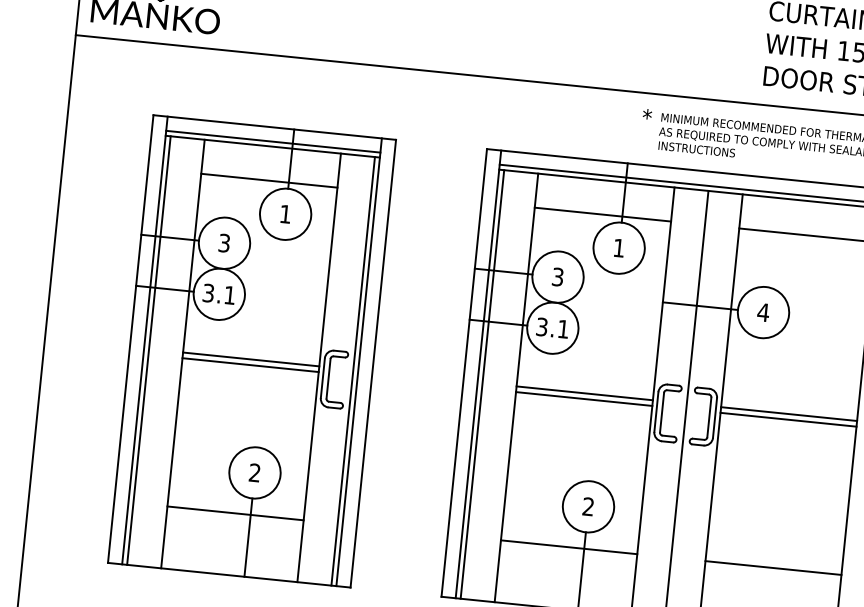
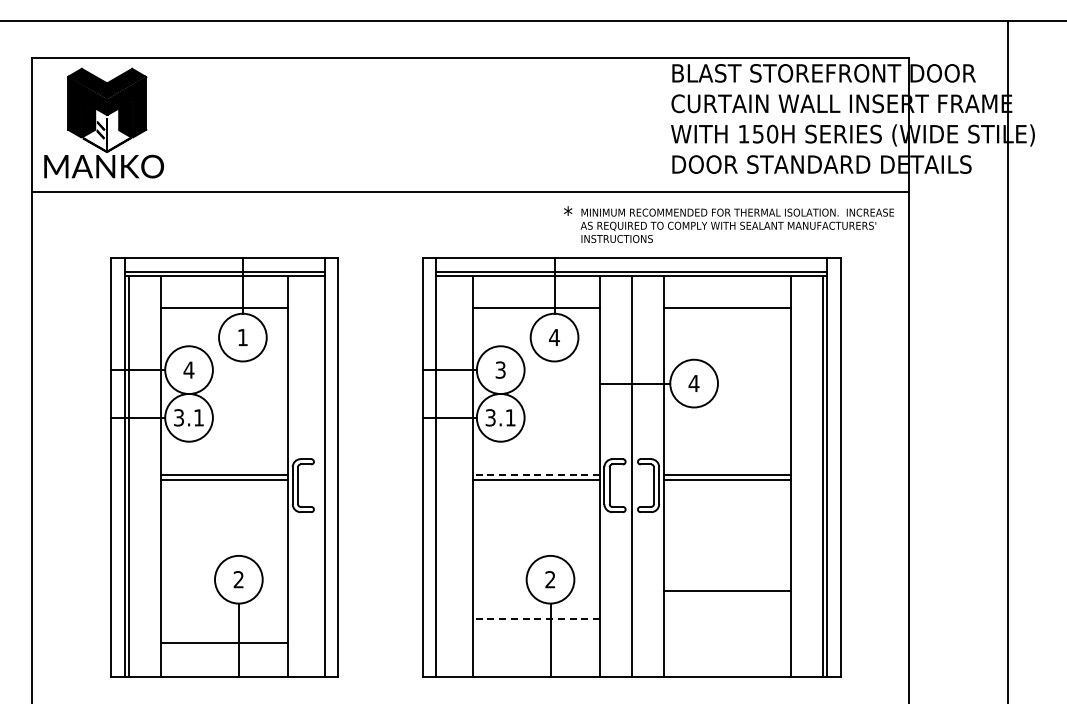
text: (223, 242) -> (188, 369), 3 -> 4
text: (619, 248) -> (554, 337), 1 -> 4
line: (353, 371) -> (320, 476), removed
line: (481, 384) -> (440, 476), removed
line: (584, 393) -> (536, 475), solid -> dashed
line: (235, 512) -> (224, 642), moved
line: (569, 546) -> (536, 618), solid -> dashed
line: (772, 567) -> (726, 590), moved

